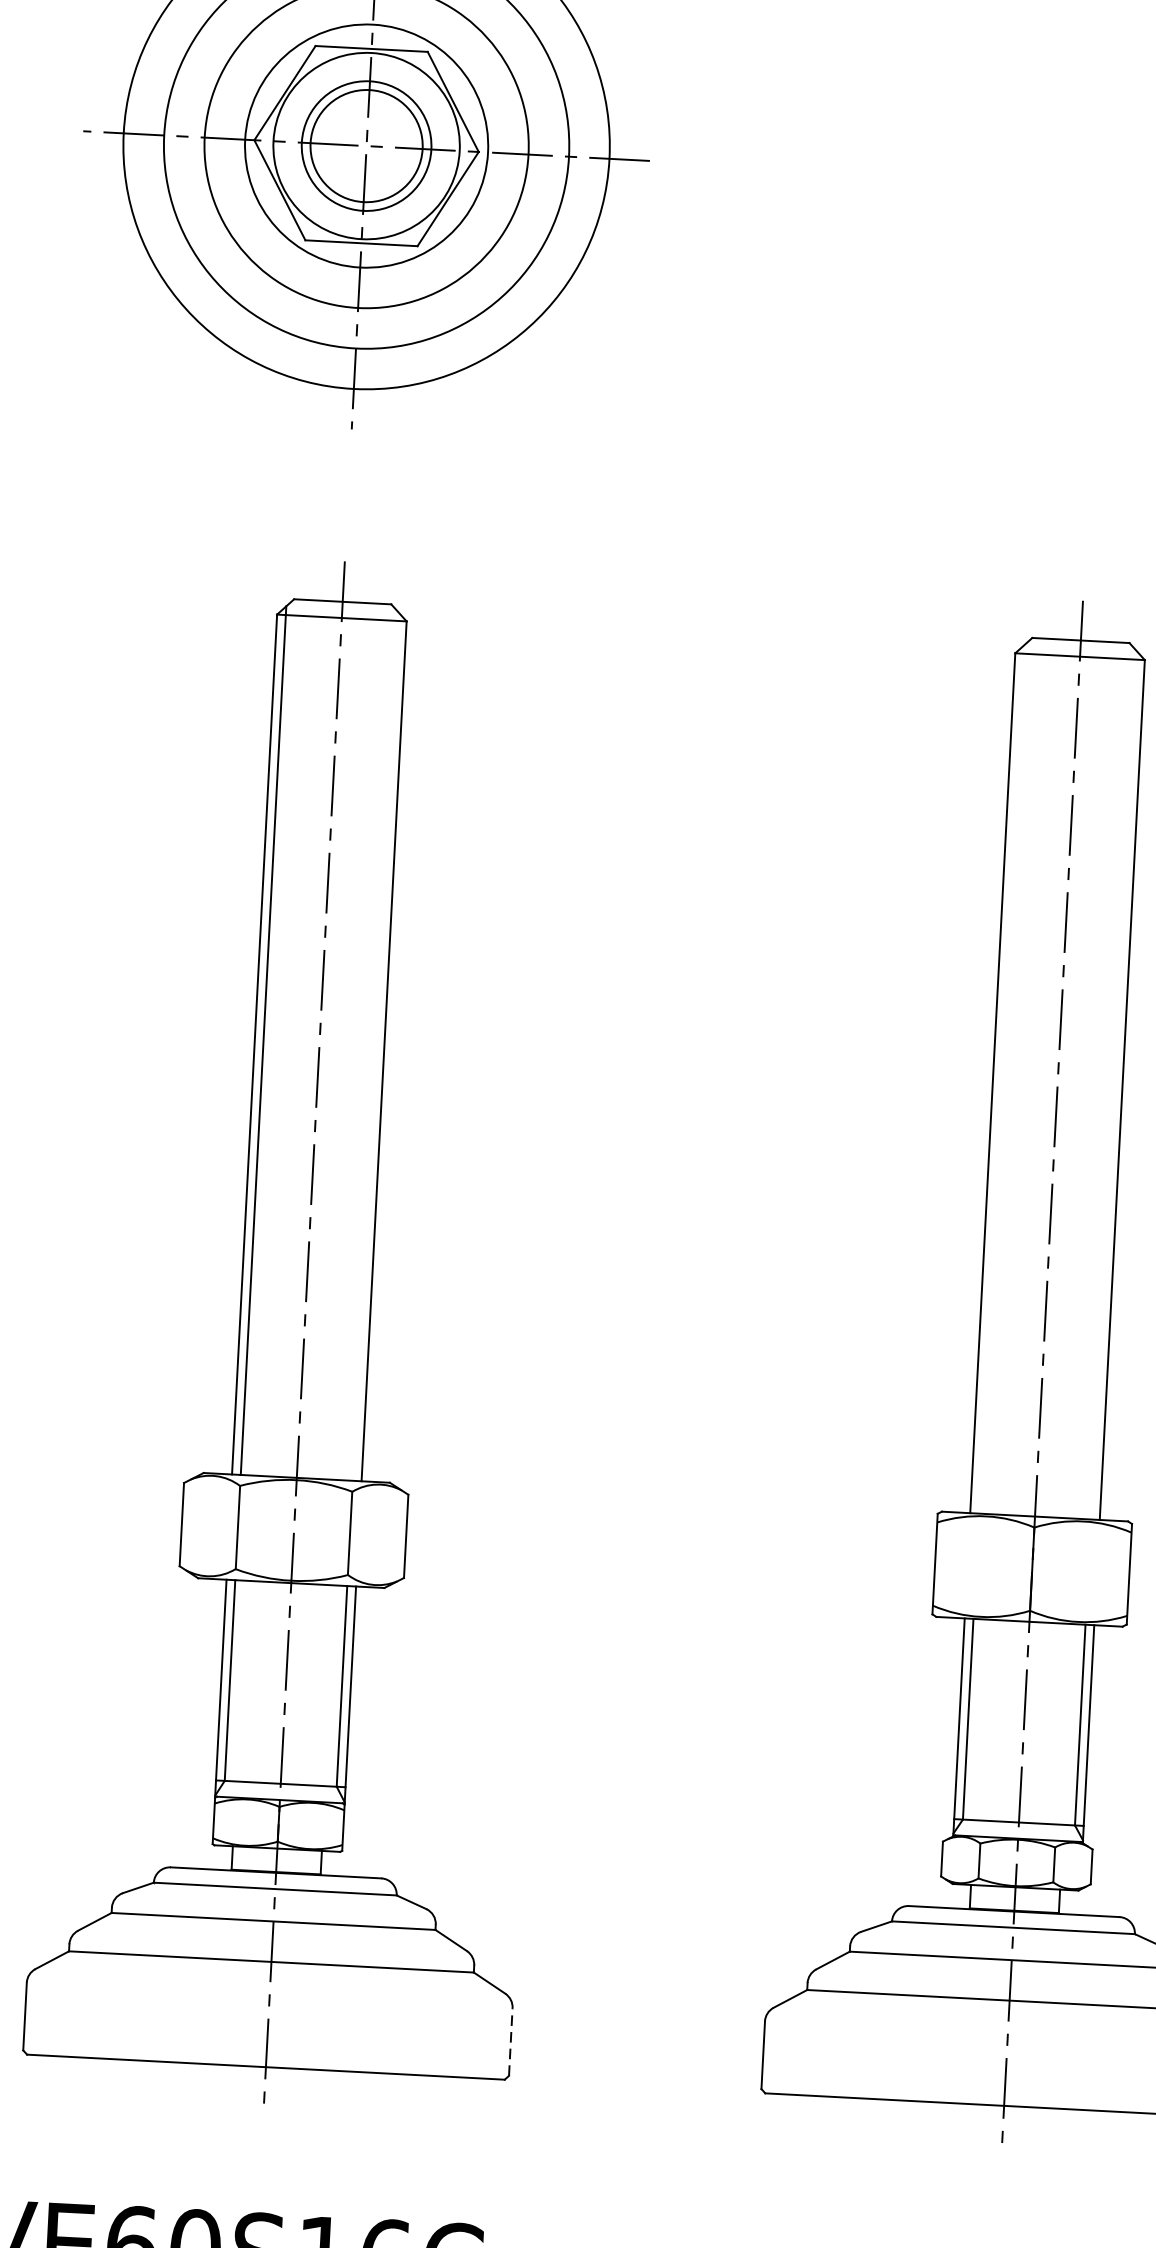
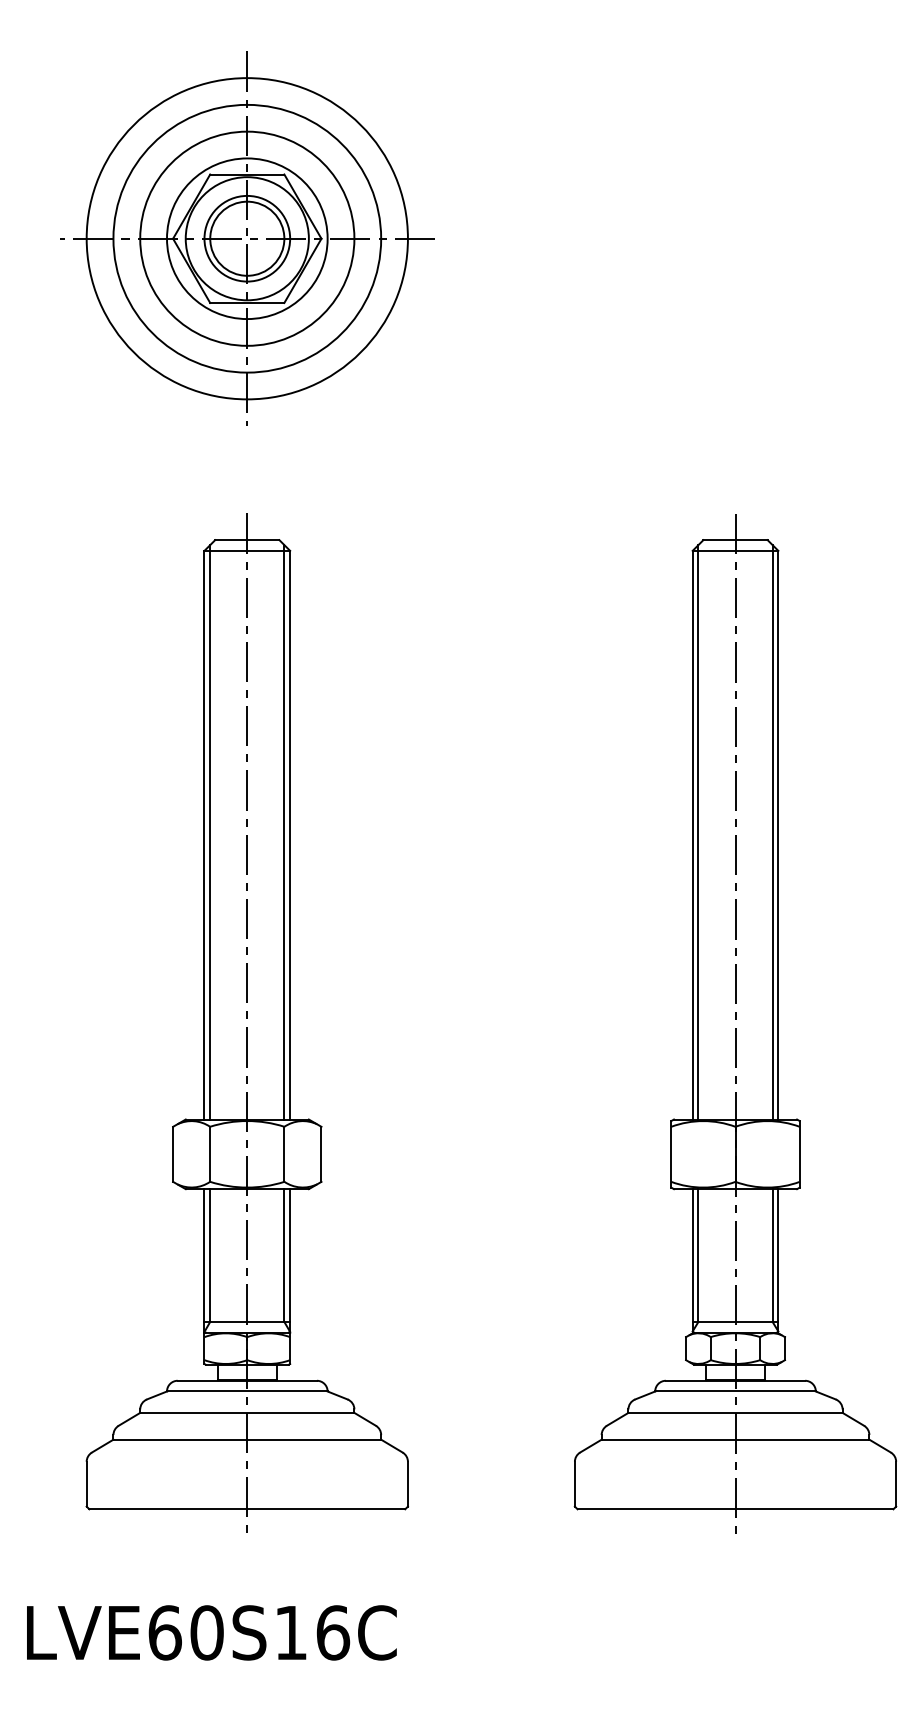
line: (375, 1046) -> (284, 832), added
line: (1001, 1079) -> (698, 832), added
line: (1113, 1085) -> (772, 832), added
line: (510, 2040) -> (407, 1483), dashed -> solid

